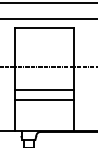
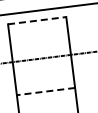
line: (44, 28) -> (37, 20), solid -> dashed
line: (44, 90) -> (44, 82), removed
line: (43, 99) -> (45, 91), solid -> dashed

